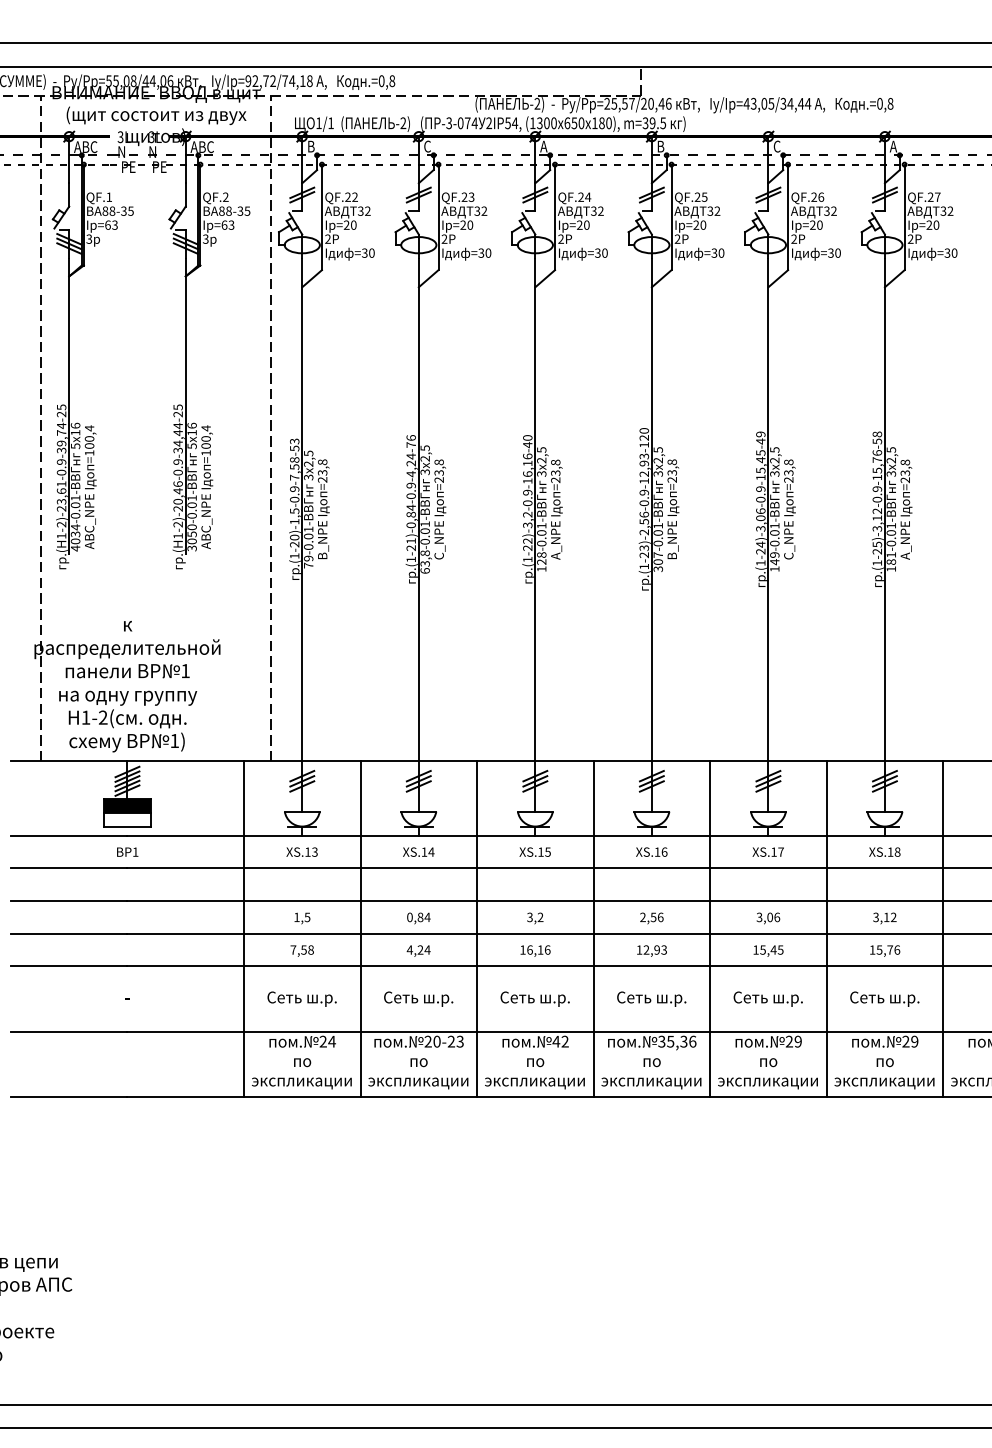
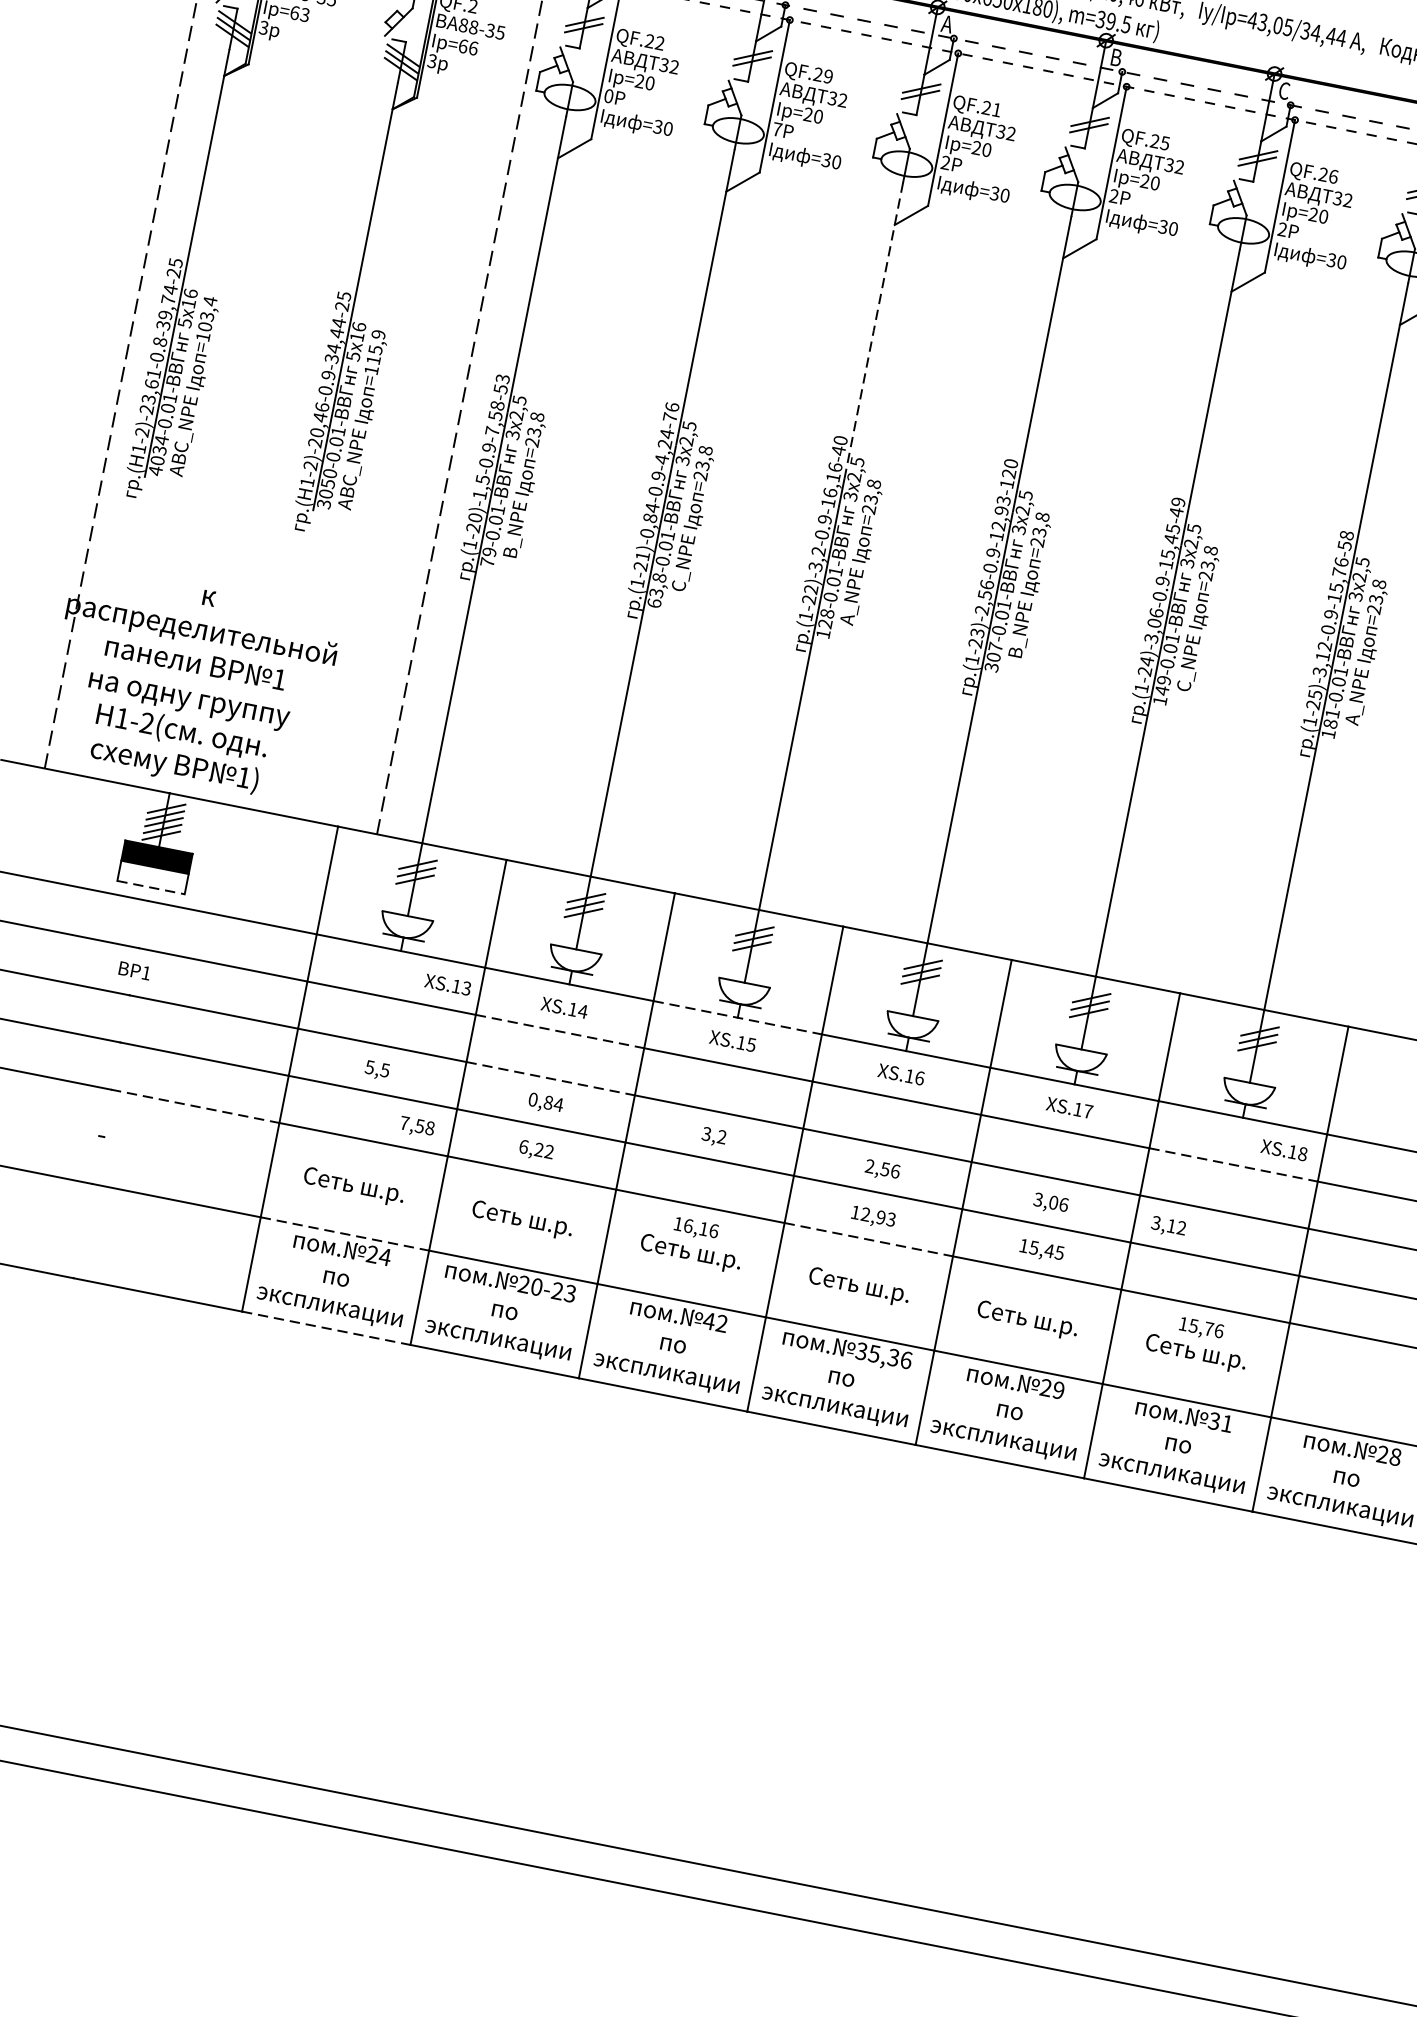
text: (471, 196) -> (828, 75), QF.23 -> QF.29
text: (588, 196) -> (997, 109), QF.24 -> QF.21
text: (231, 224) -> (473, 47), =63 -> =66
text: (327, 238) -> (608, 95), 2 -> 0
text: (444, 238) -> (777, 128), 2 -> 7
line: (535, 360) -> (873, 330), solid -> dashed
text: (205, 436) -> (375, 346), =100,4 -> =115,9
text: (89, 438) -> (207, 315), =100,4 -> =103,4
text: (61, 461) -> (160, 341), 1-2)-23,61-0.9-39,74-25 -> 1-2)-23,61-0.8-39,74-25
line: (127, 826) -> (151, 887), solid -> dashed
line: (535, 835) -> (738, 1017), solid -> dashed
text: (127, 851) -> (134, 969), moved
text: (301, 851) -> (447, 983), moved
text: (884, 851) -> (1284, 1149), moved
line: (419, 868) -> (561, 1031), solid -> dashed
line: (885, 868) -> (1234, 1165), solid -> dashed
line: (419, 901) -> (551, 1079), solid -> dashed
text: (296, 917) -> (369, 1067), 1,5 -> 5,5
text: (884, 918) -> (1168, 1227), moved
text: (418, 949) -> (536, 1148), 4,24 -> 6,22
text: (301, 950) -> (416, 1126), moved
text: (535, 950) -> (696, 1228), moved
text: (885, 950) -> (1202, 1328), moved
line: (186, 966) -> (196, 1106), solid -> dashed
line: (652, 966) -> (869, 1240), solid -> dashed
line: (302, 1031) -> (345, 1233), solid -> dashed
text: (910, 1041) -> (1221, 1422), 29 -> 31
line: (302, 1096) -> (326, 1327), solid -> dashed

